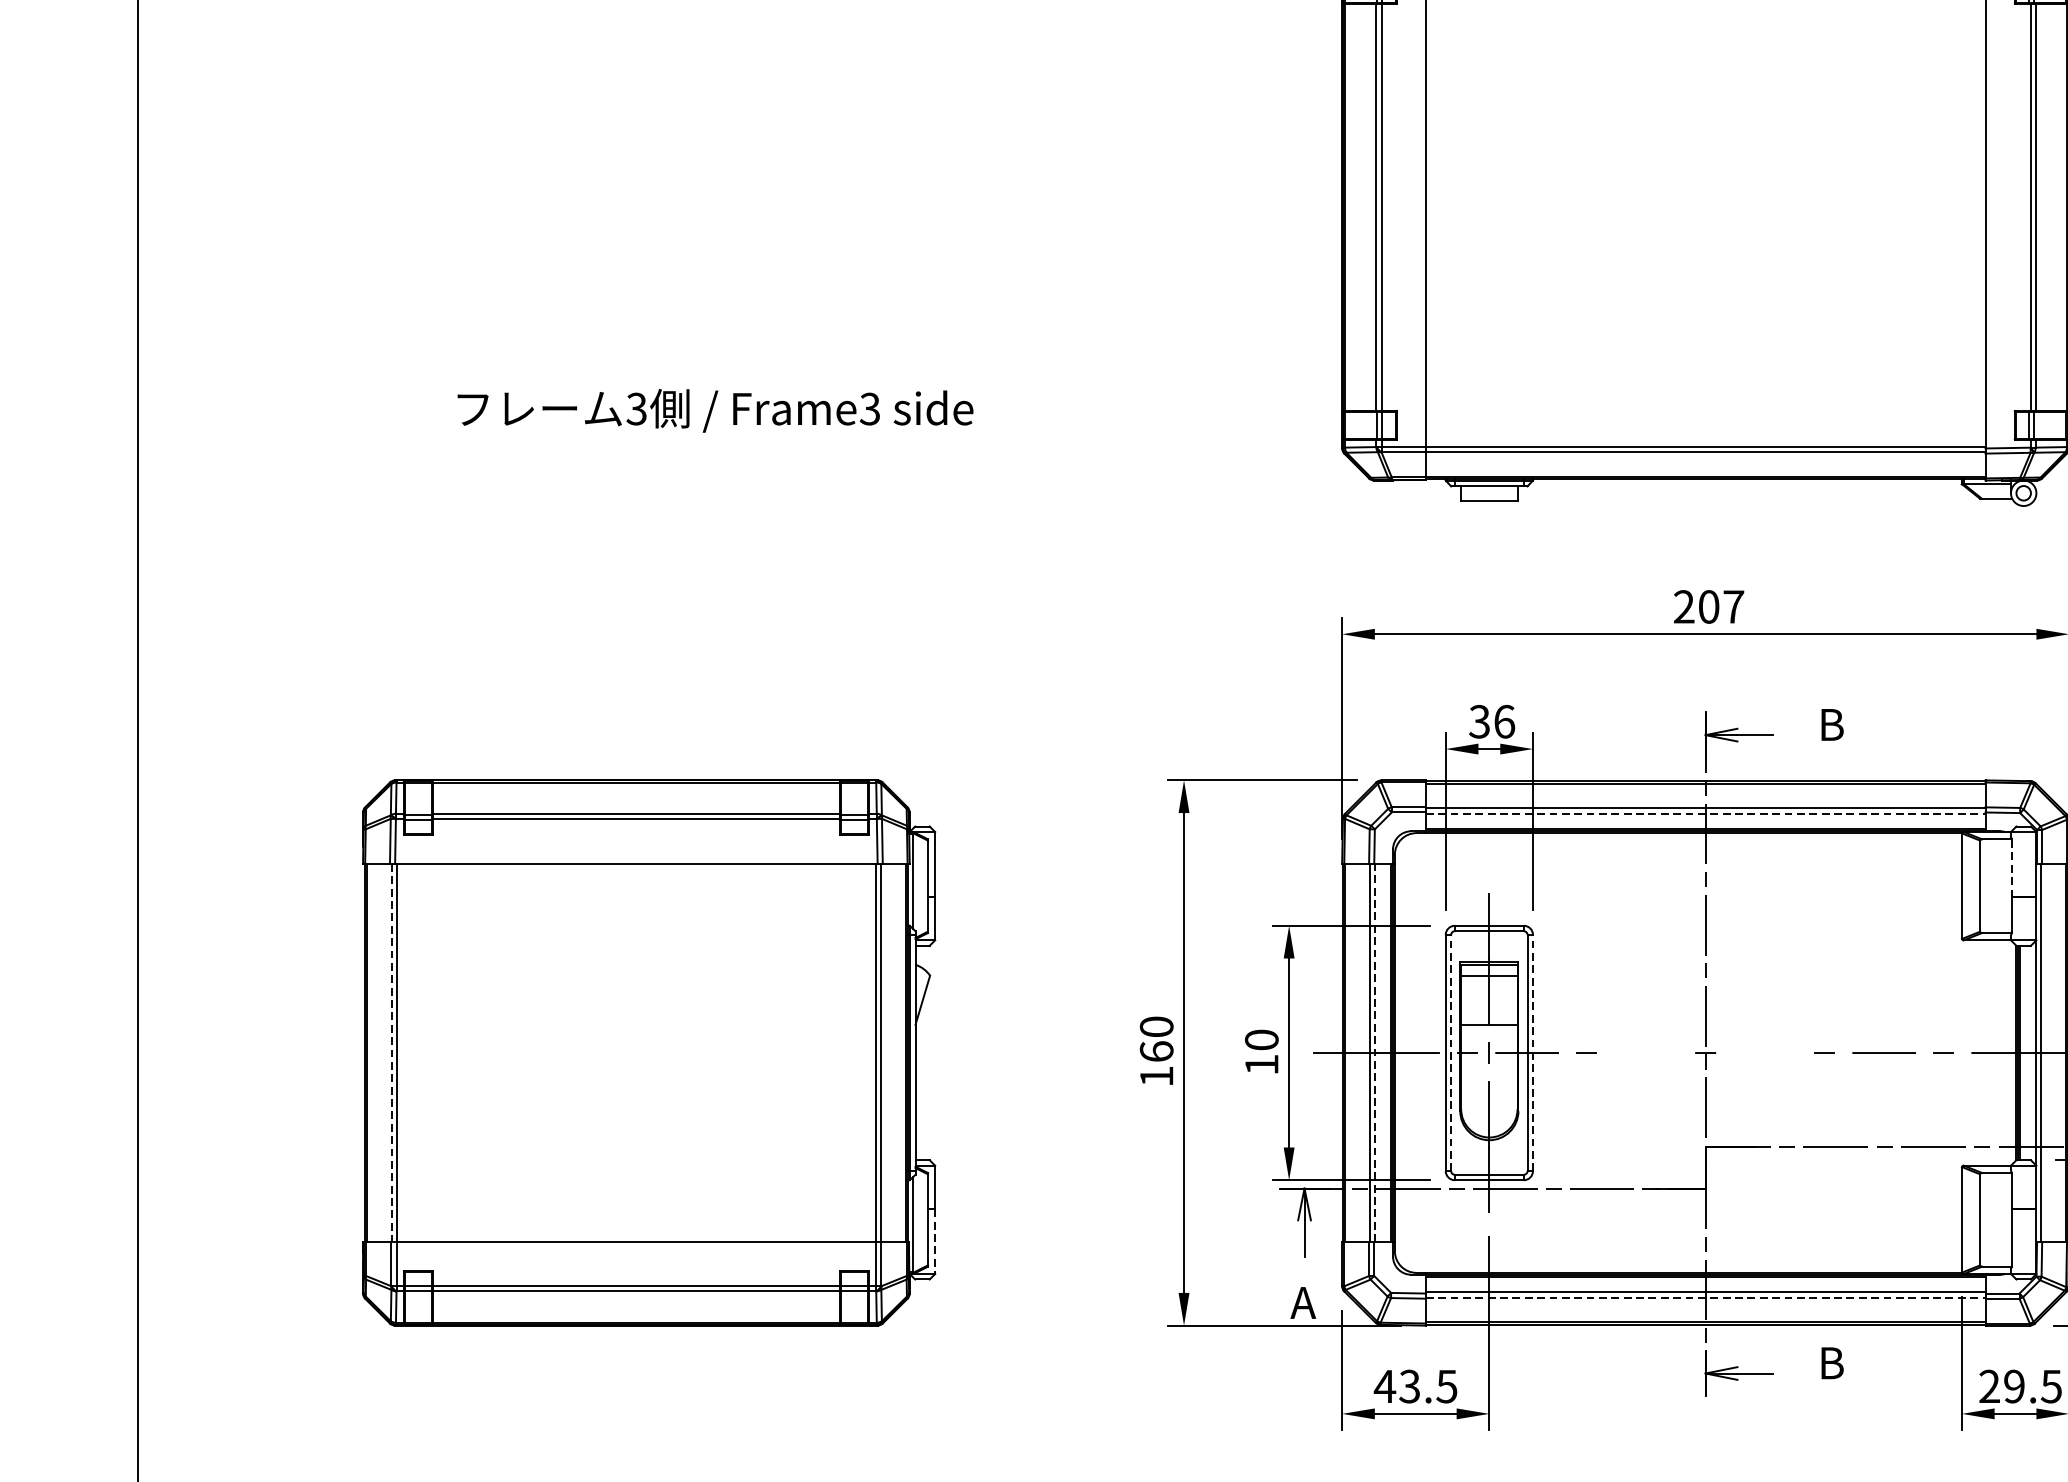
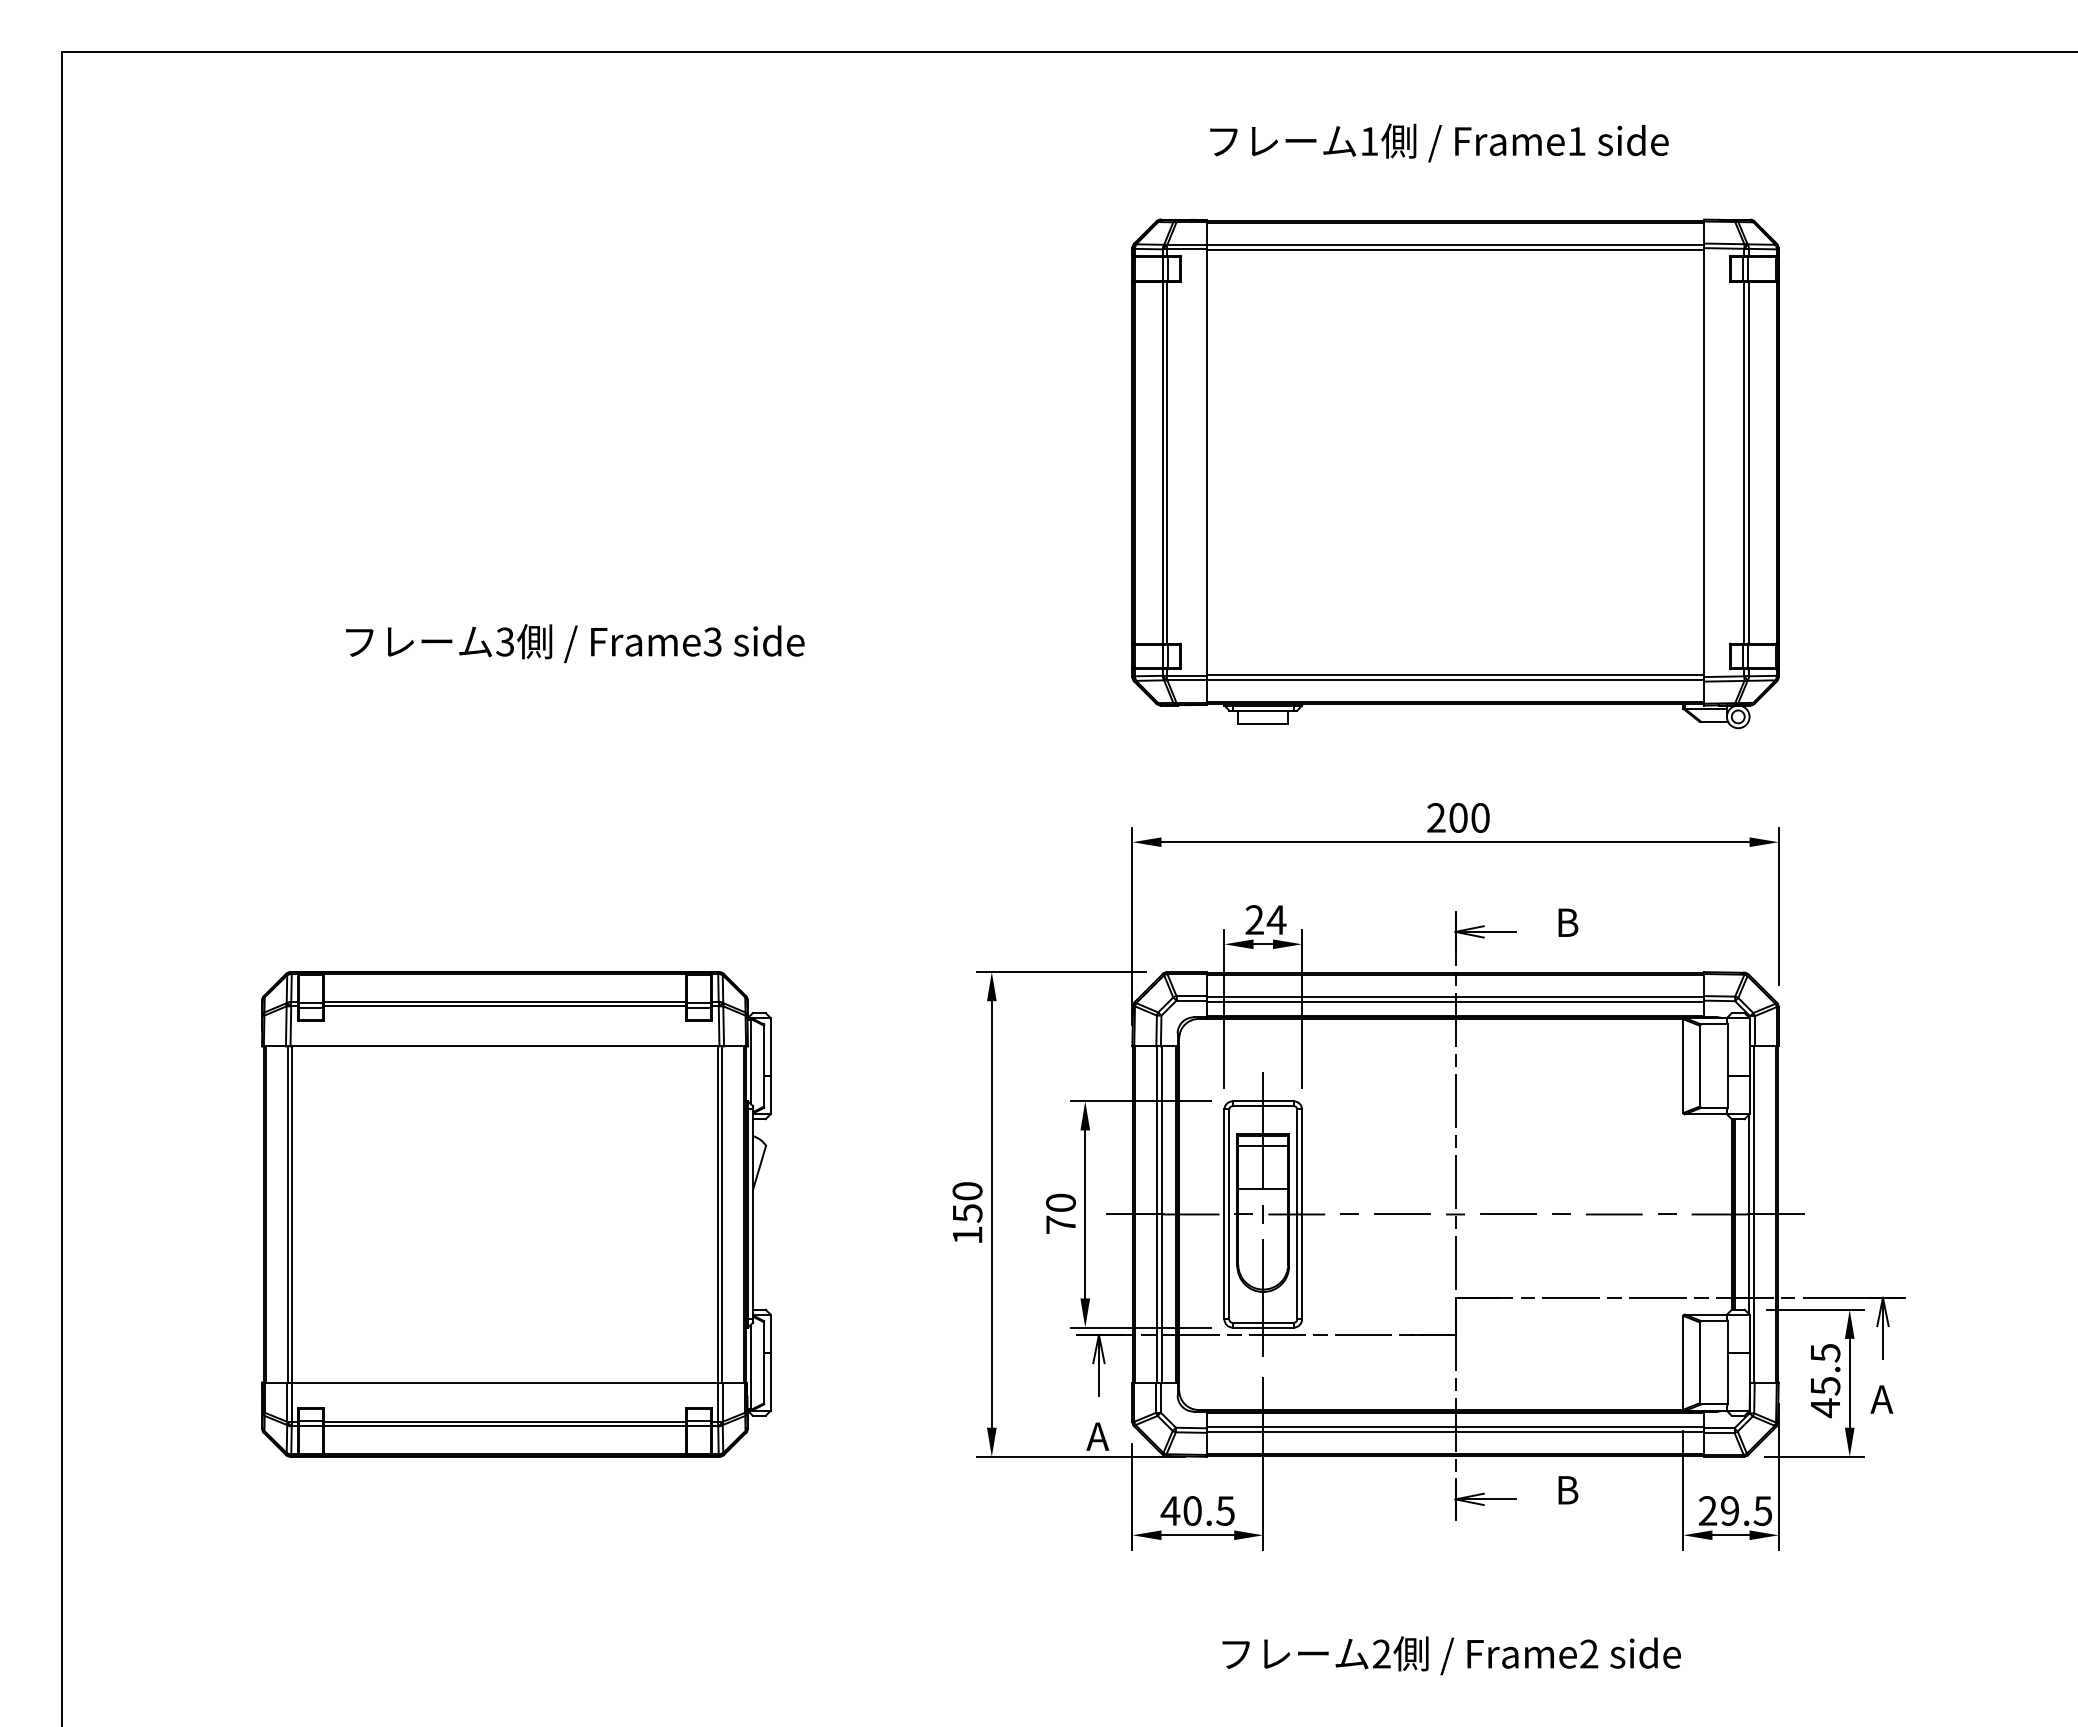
text: (1733, 606) -> (1480, 817), 207 -> 200
text: (1491, 722) -> (1265, 920), 36 -> 24
line: (1705, 813) -> (1455, 1001), dashed -> solid
line: (2012, 868) -> (1728, 1050), dashed -> solid
text: (1156, 1051) -> (967, 1213), 160 -> 150
line: (1374, 1051) -> (1161, 1213), dashed -> solid
line: (1451, 1051) -> (1229, 1213), dashed -> solid
line: (1533, 1051) -> (1302, 1213), dashed -> solid
line: (391, 1053) -> (287, 1214), dashed -> solid
line: (1645, 1053) -> (1402, 1214), added
line: (1764, 1053) -> (1507, 1214), added
text: (1261, 1064) -> (1060, 1224), 10 -> 70
line: (935, 1242) -> (770, 1382), dashed -> solid
line: (1705, 1297) -> (1455, 1431), dashed -> solid
text: (1409, 1386) -> (1192, 1510), 43.5 -> 40.5

